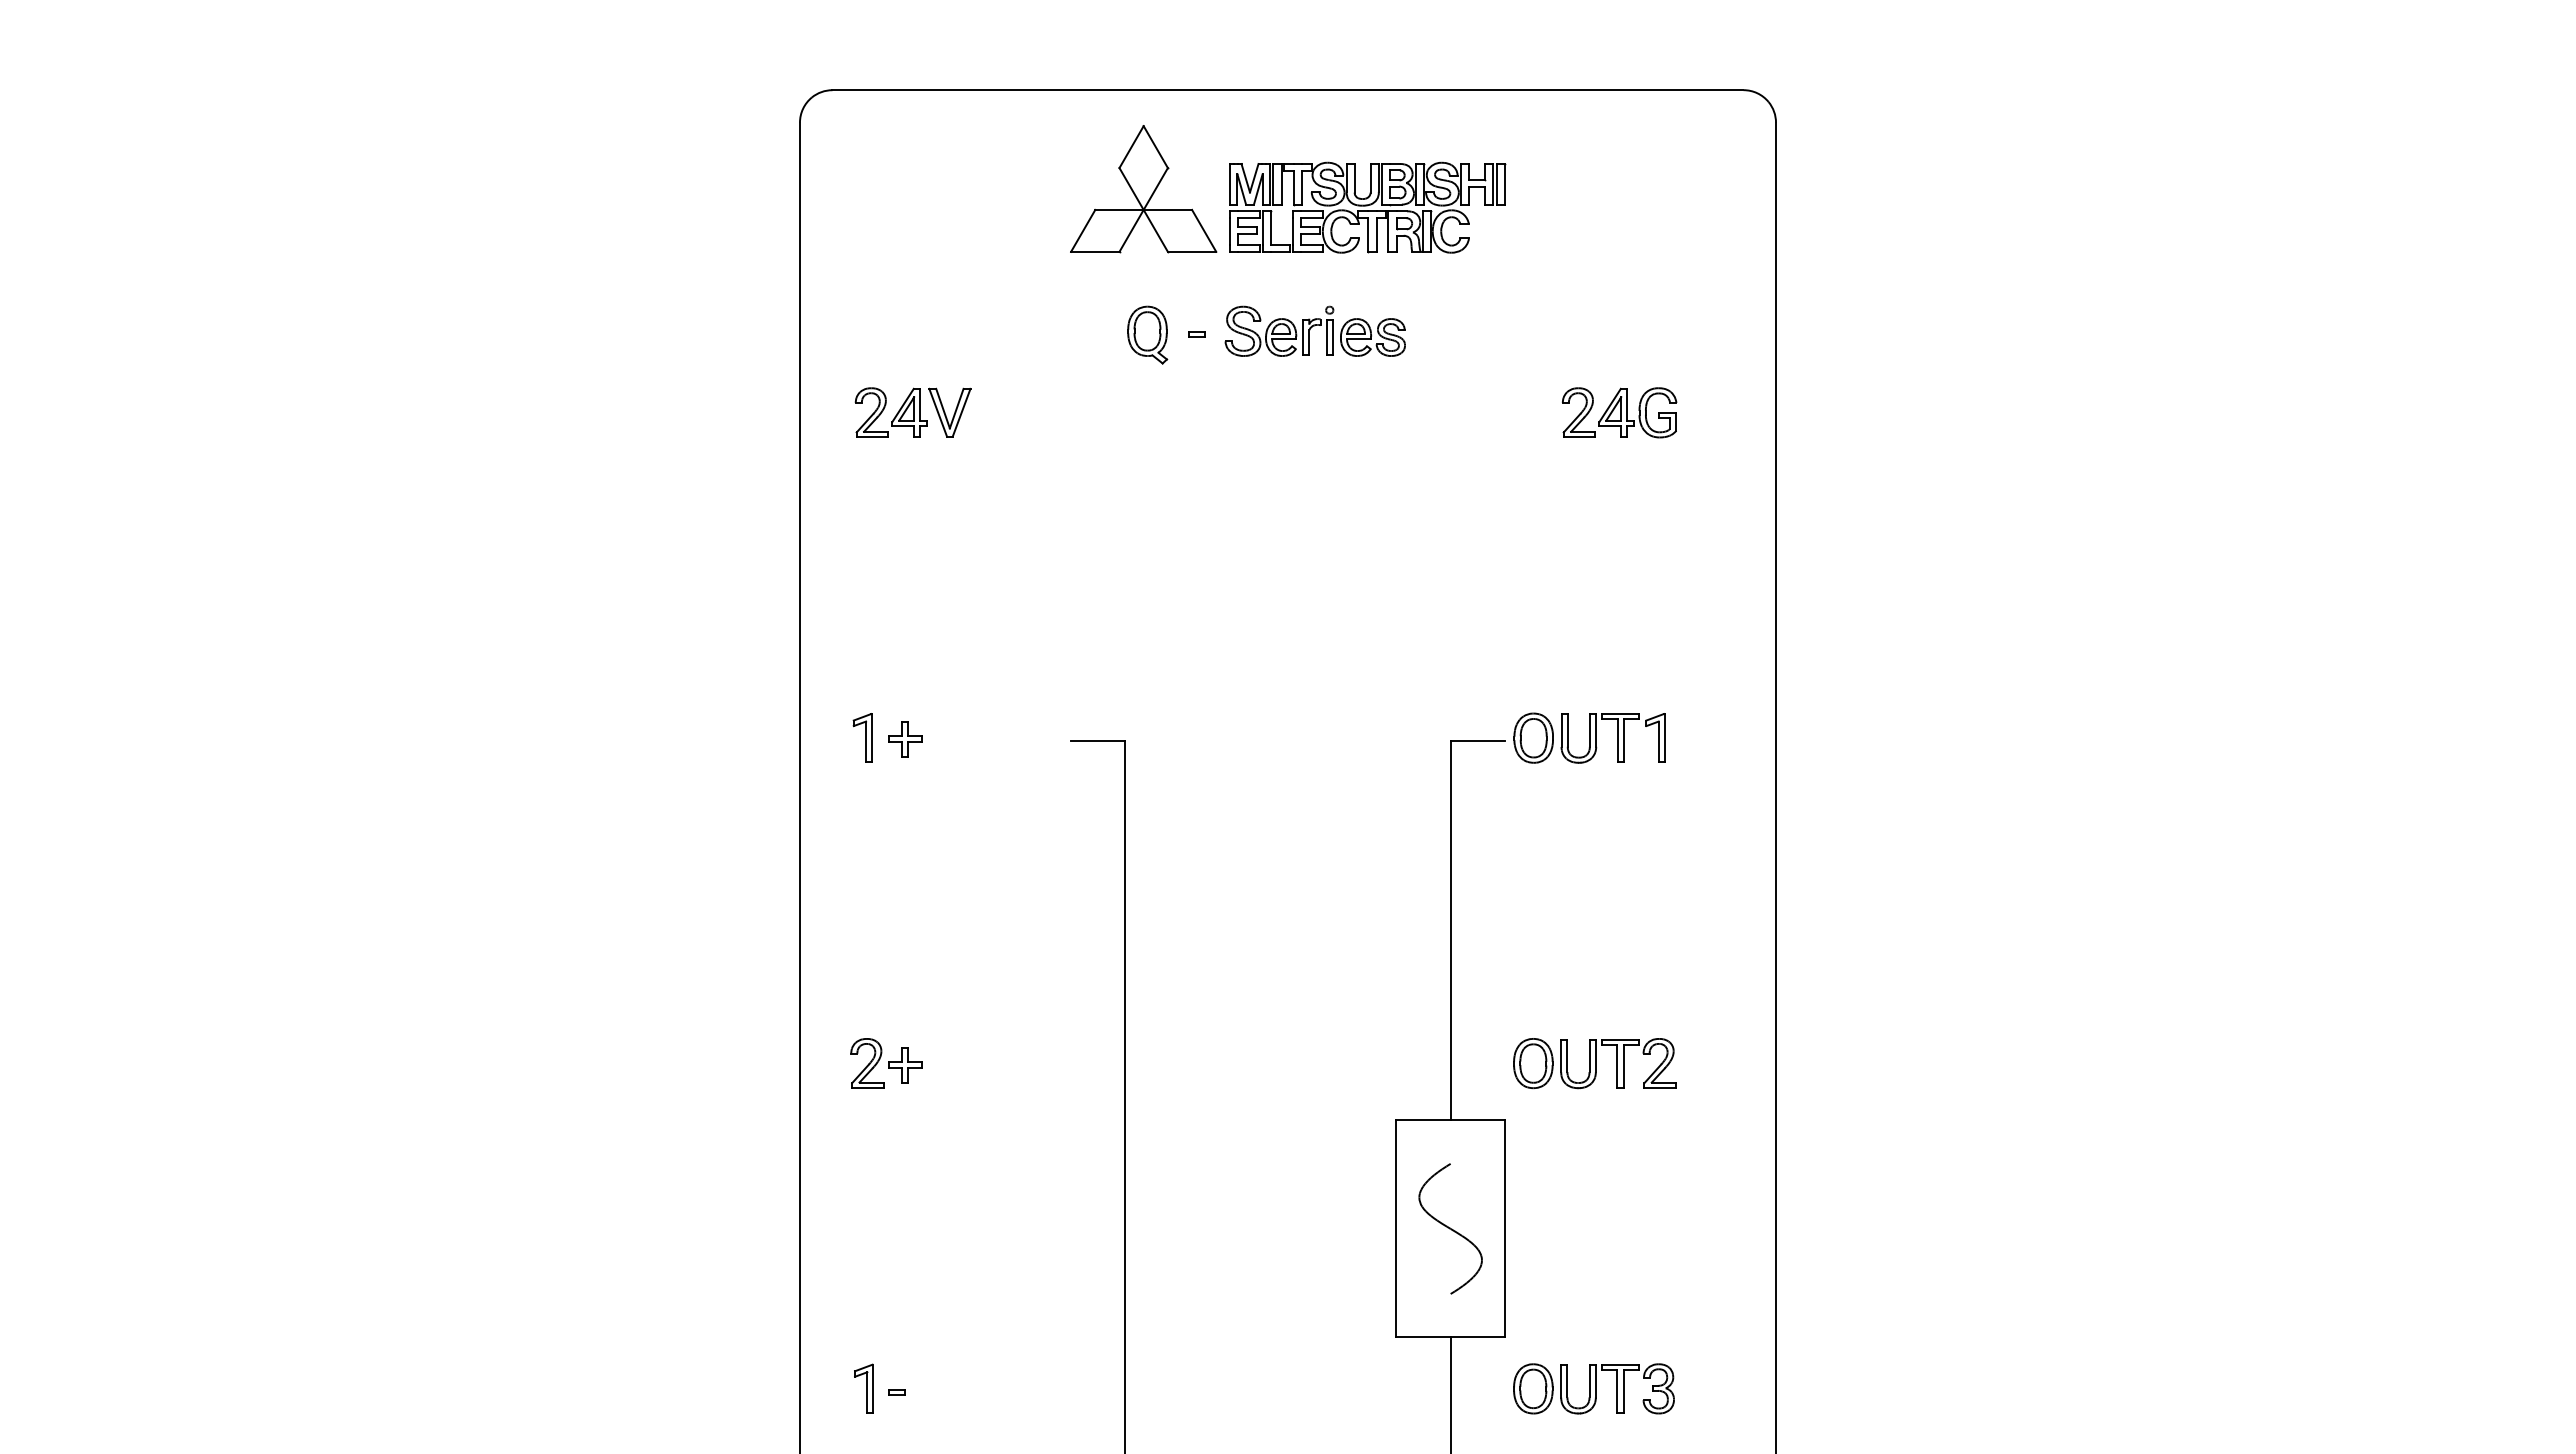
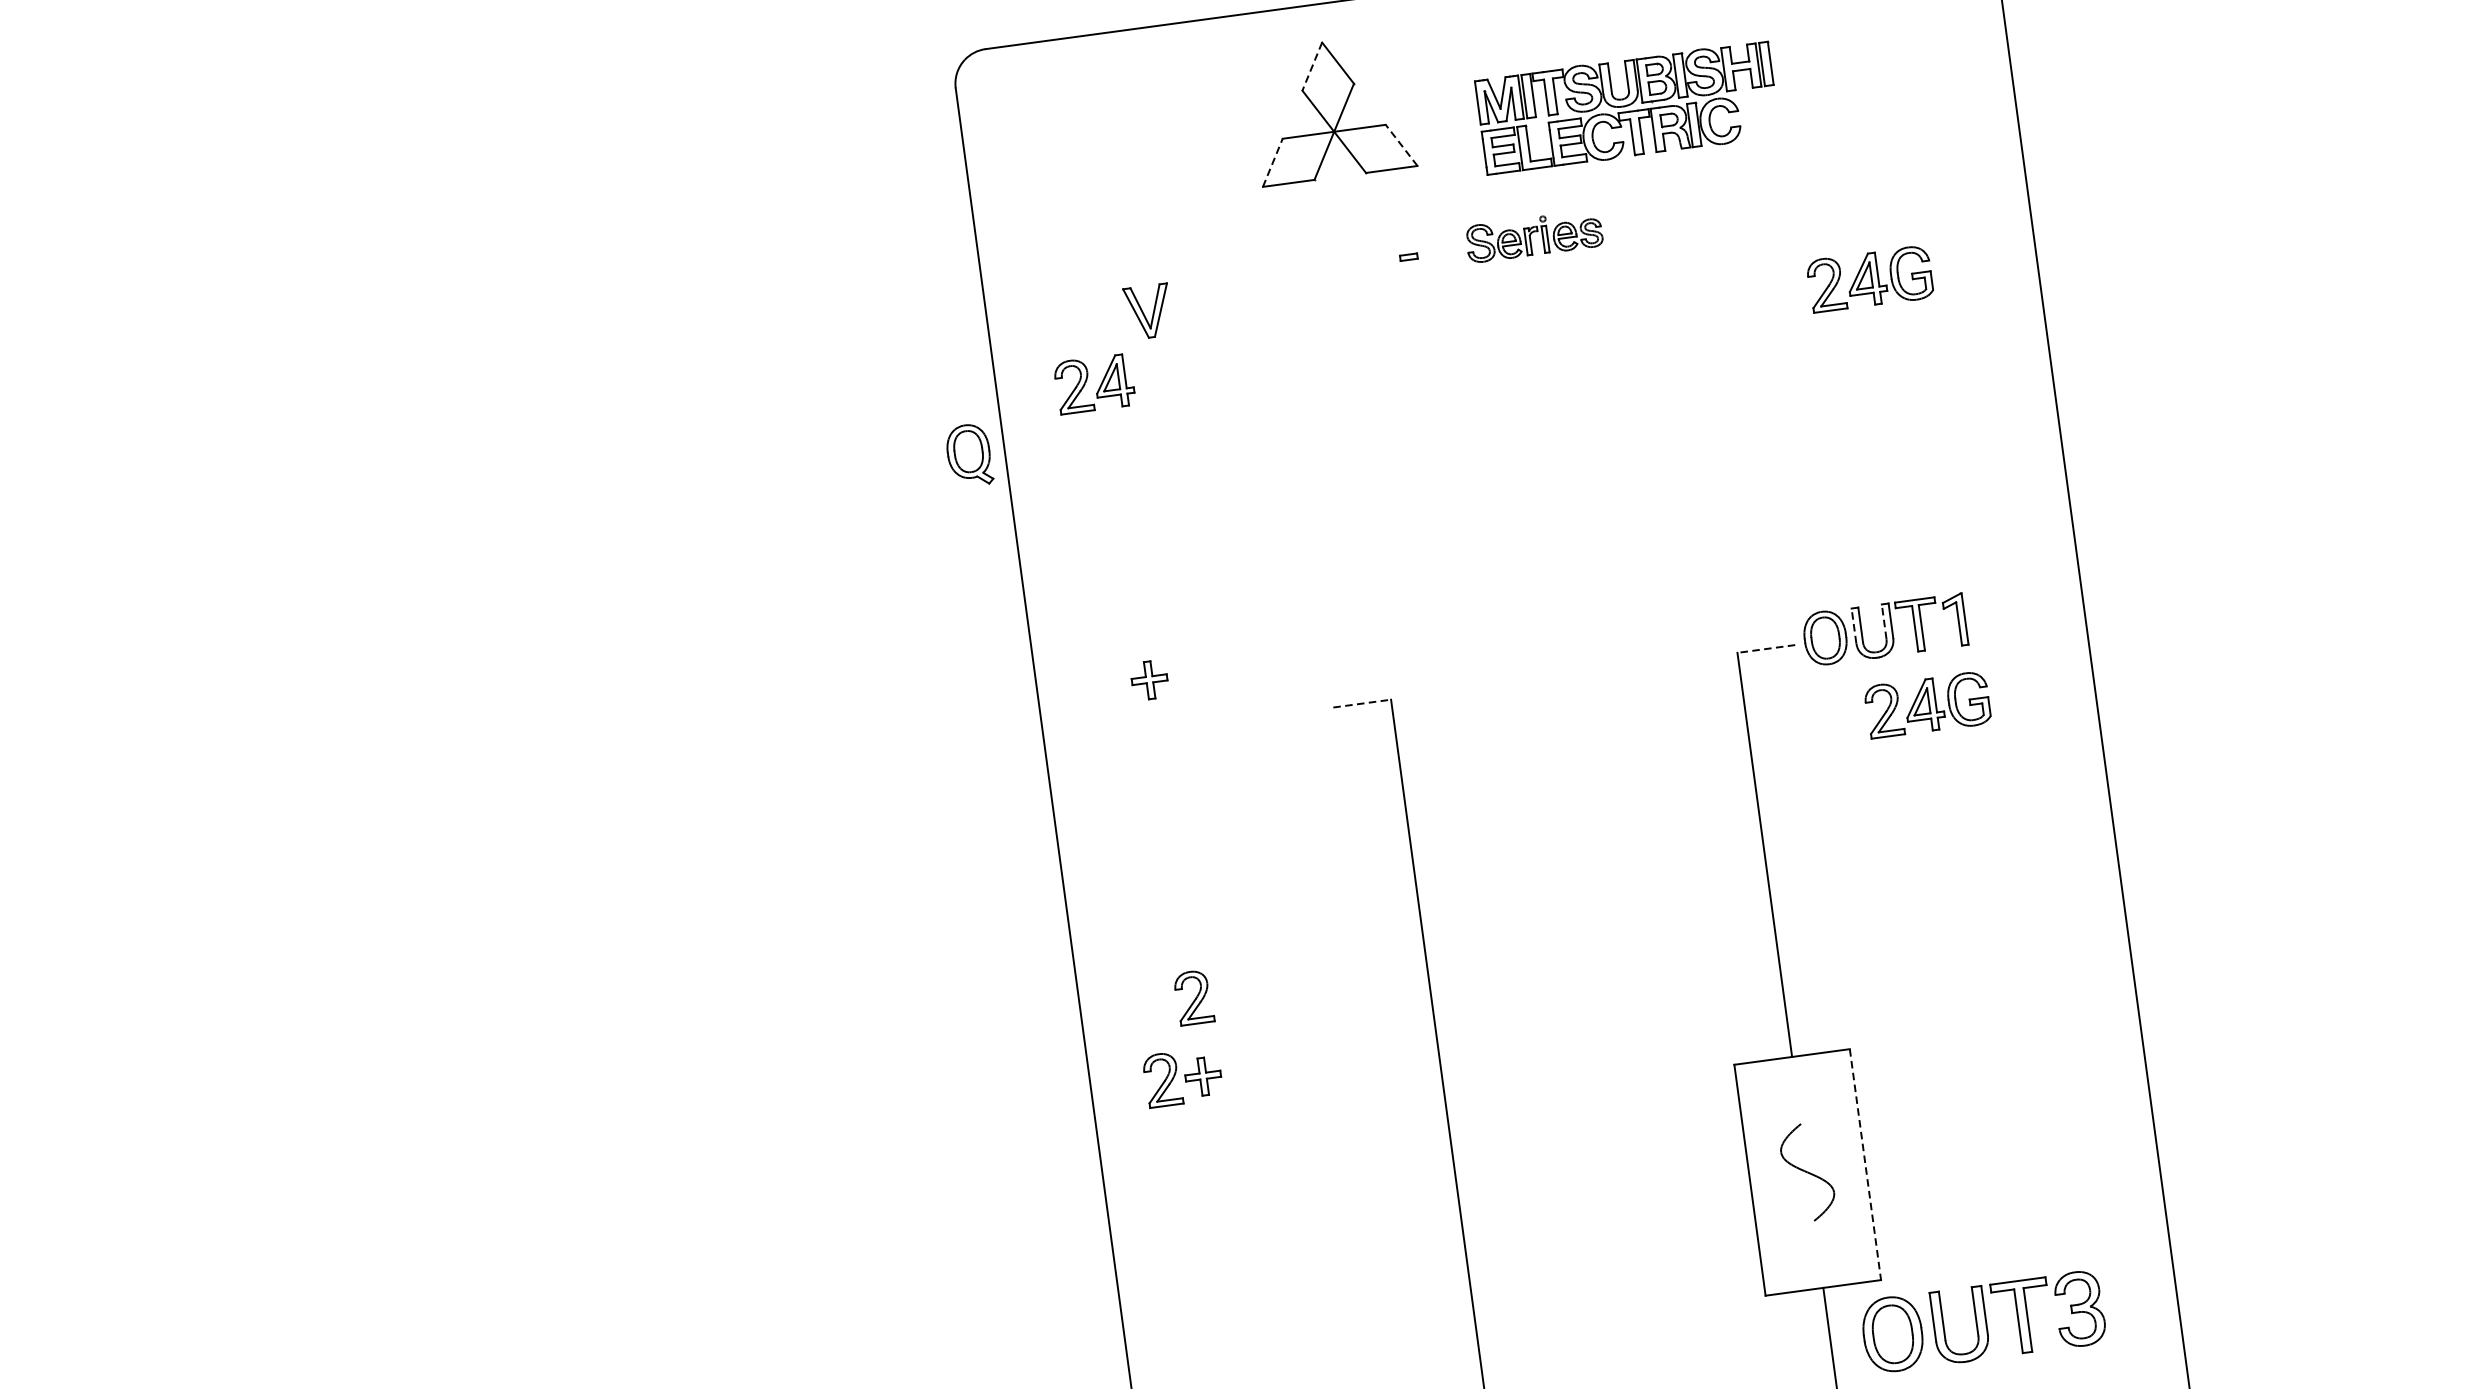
line: (1131, 147) -> (1312, 67), solid -> dashed
part: (1367, 207) -> (1627, 107), moved
line: (1083, 230) -> (1273, 162), solid -> dashed
line: (1203, 230) -> (1400, 145), solid -> dashed
part: (1314, 330) -> (1533, 235), size x0.7
part: (1147, 334) -> (969, 454), moved
part: (949, 412) -> (1148, 311), moved
line: (1589, 729) -> (1883, 620), solid -> dashed
line: (1561, 730) -> (1853, 625), solid -> dashed
part: (862, 737) -> (1110, 733), removed
part: (905, 739) -> (1150, 679), moved
line: (1098, 740) -> (1362, 703), solid -> dashed
line: (1477, 740) -> (1765, 648), solid -> dashed
part: (1619, 812) -> (1927, 704), added
part: (906, 991) -> (1194, 998), added
part: (1594, 1063) -> (1937, 975), removed
part: (1450, 1228) -> (1807, 1172), size x0.7
line: (1504, 1229) -> (1865, 1165), solid -> dashed
part: (1593, 1388) -> (1982, 1321), size x1.4

